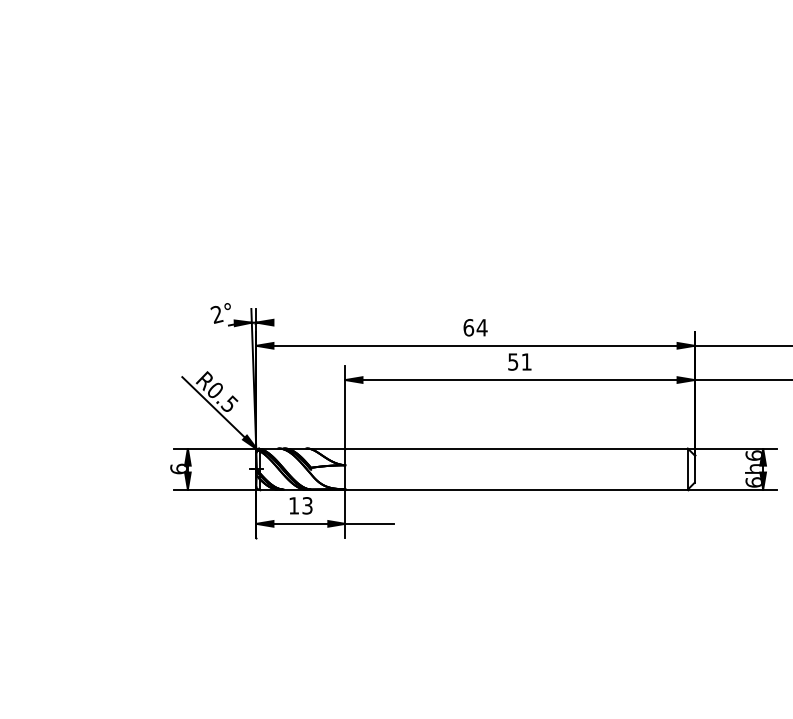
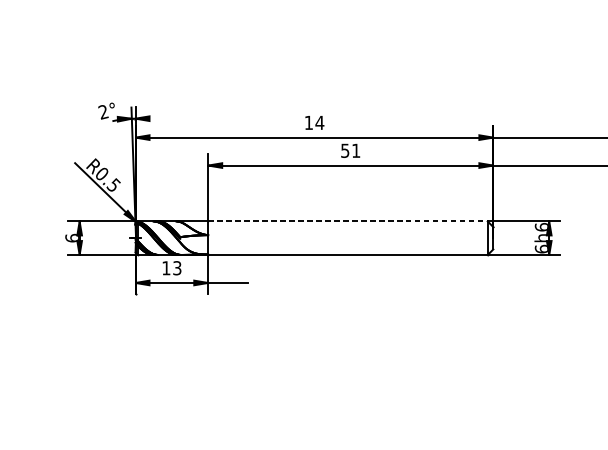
text: (468, 327) -> (308, 122), 64 -> 14
line: (517, 448) -> (348, 221), solid -> dashed

